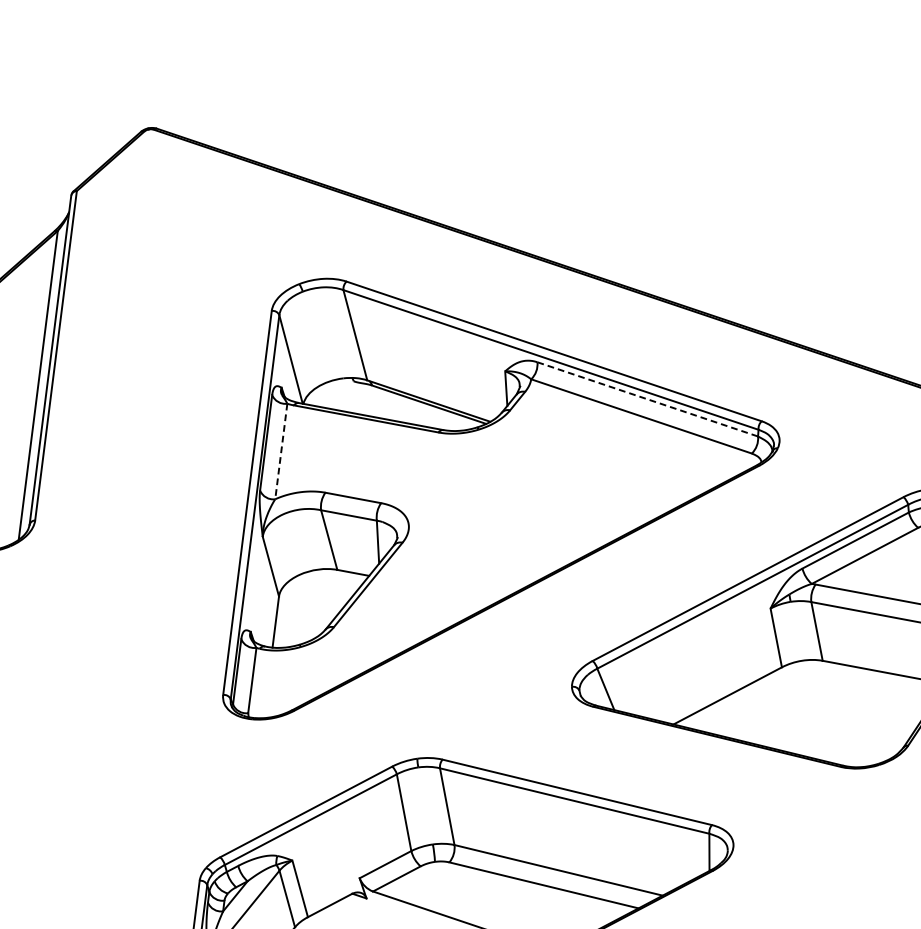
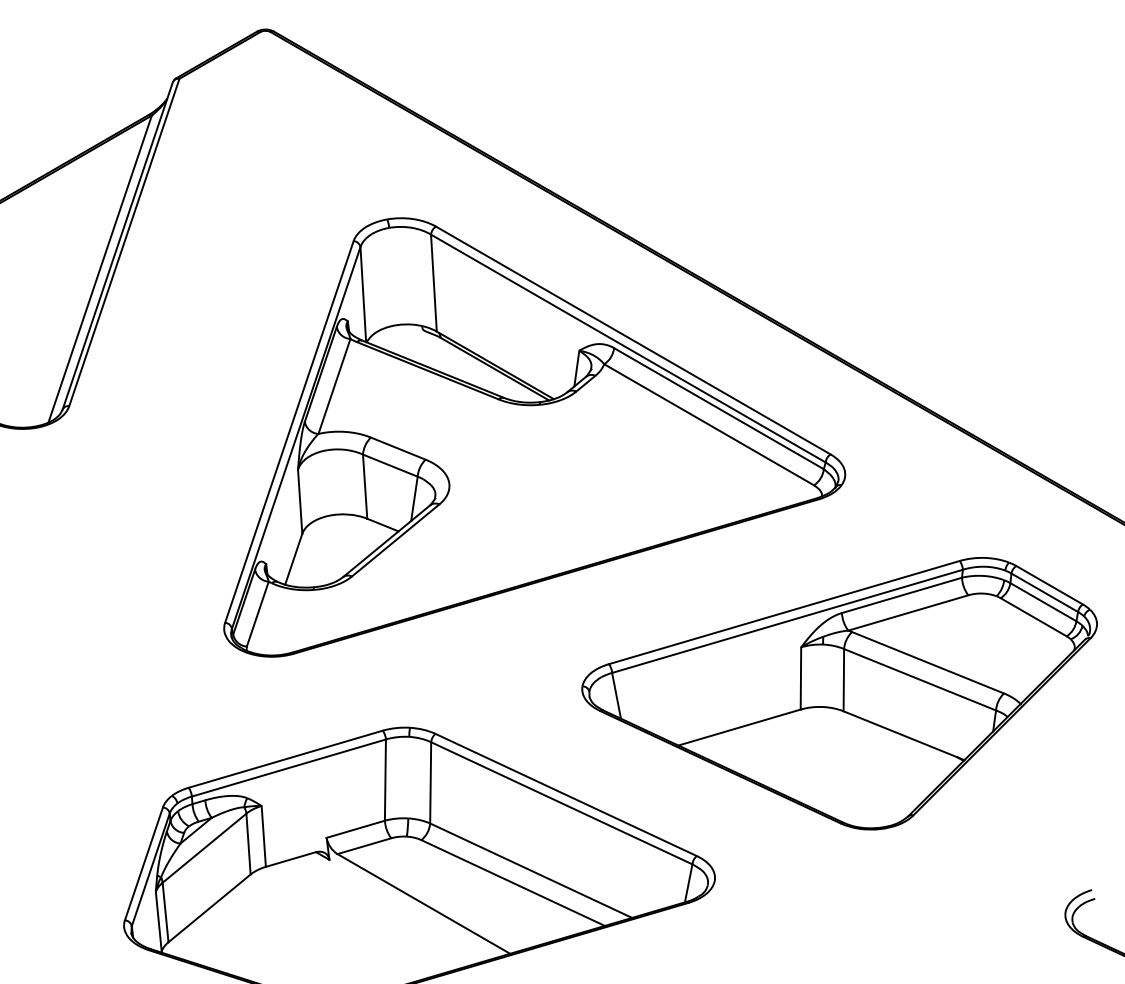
line: (648, 399) -> (719, 408), dashed -> solid
line: (281, 451) -> (334, 386), dashed -> solid

